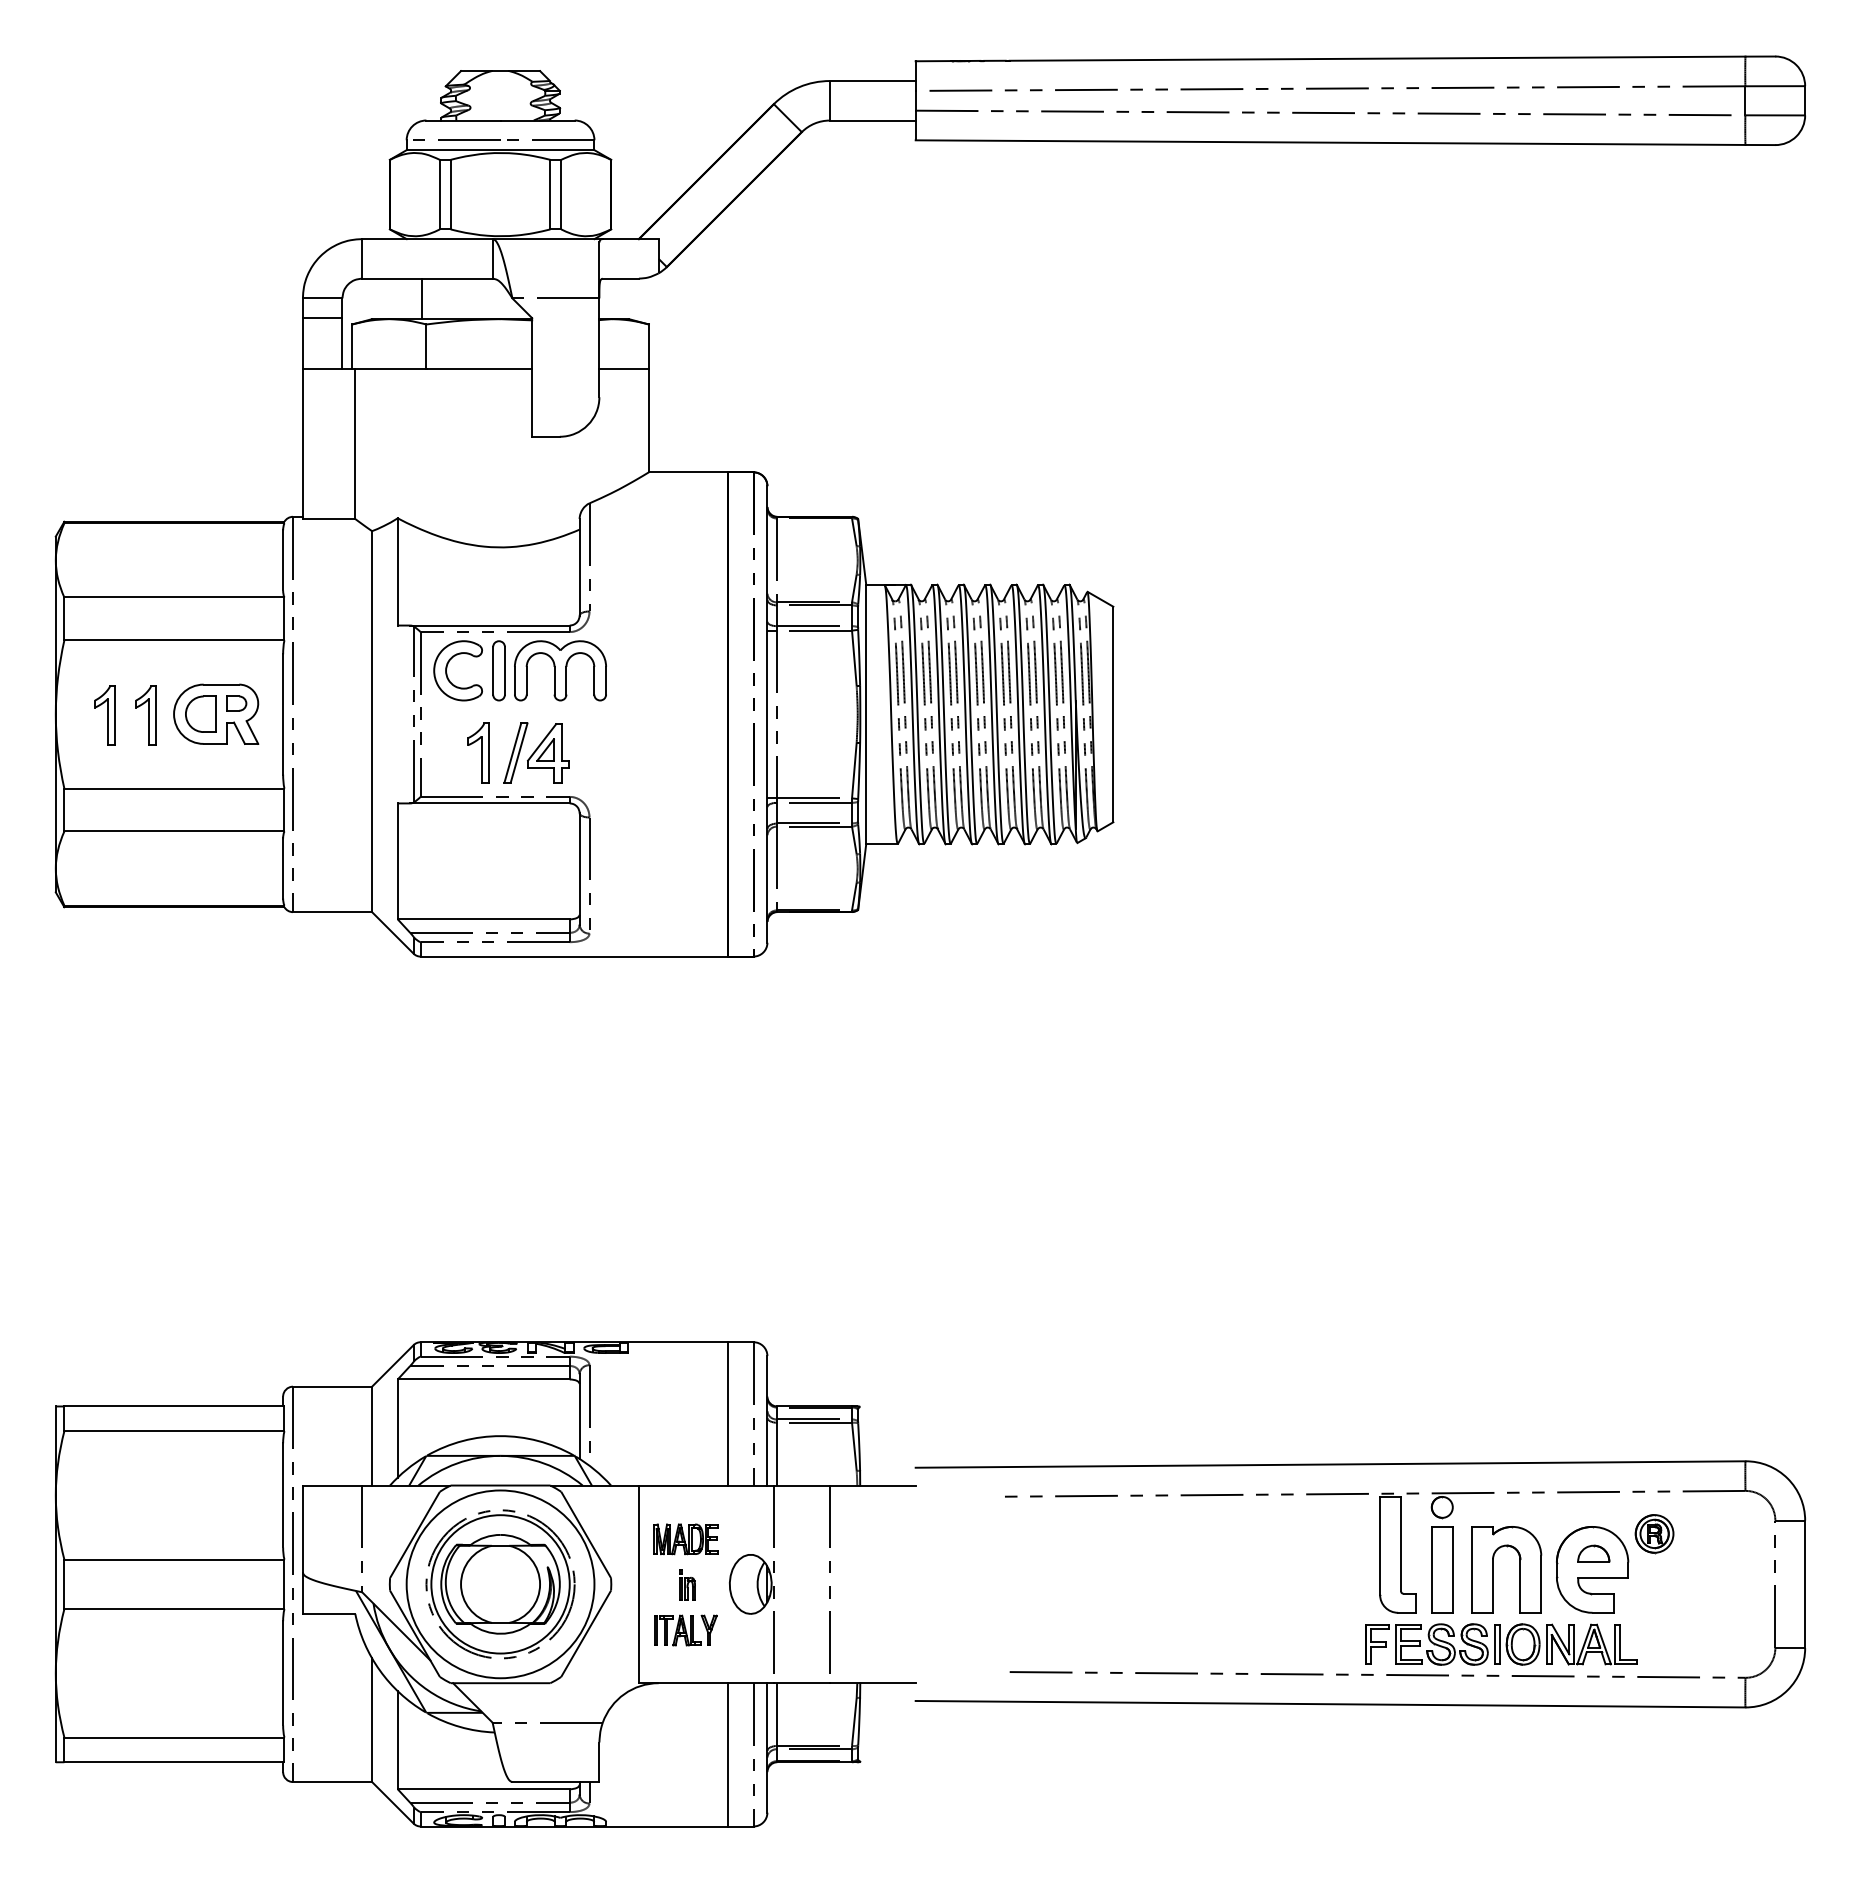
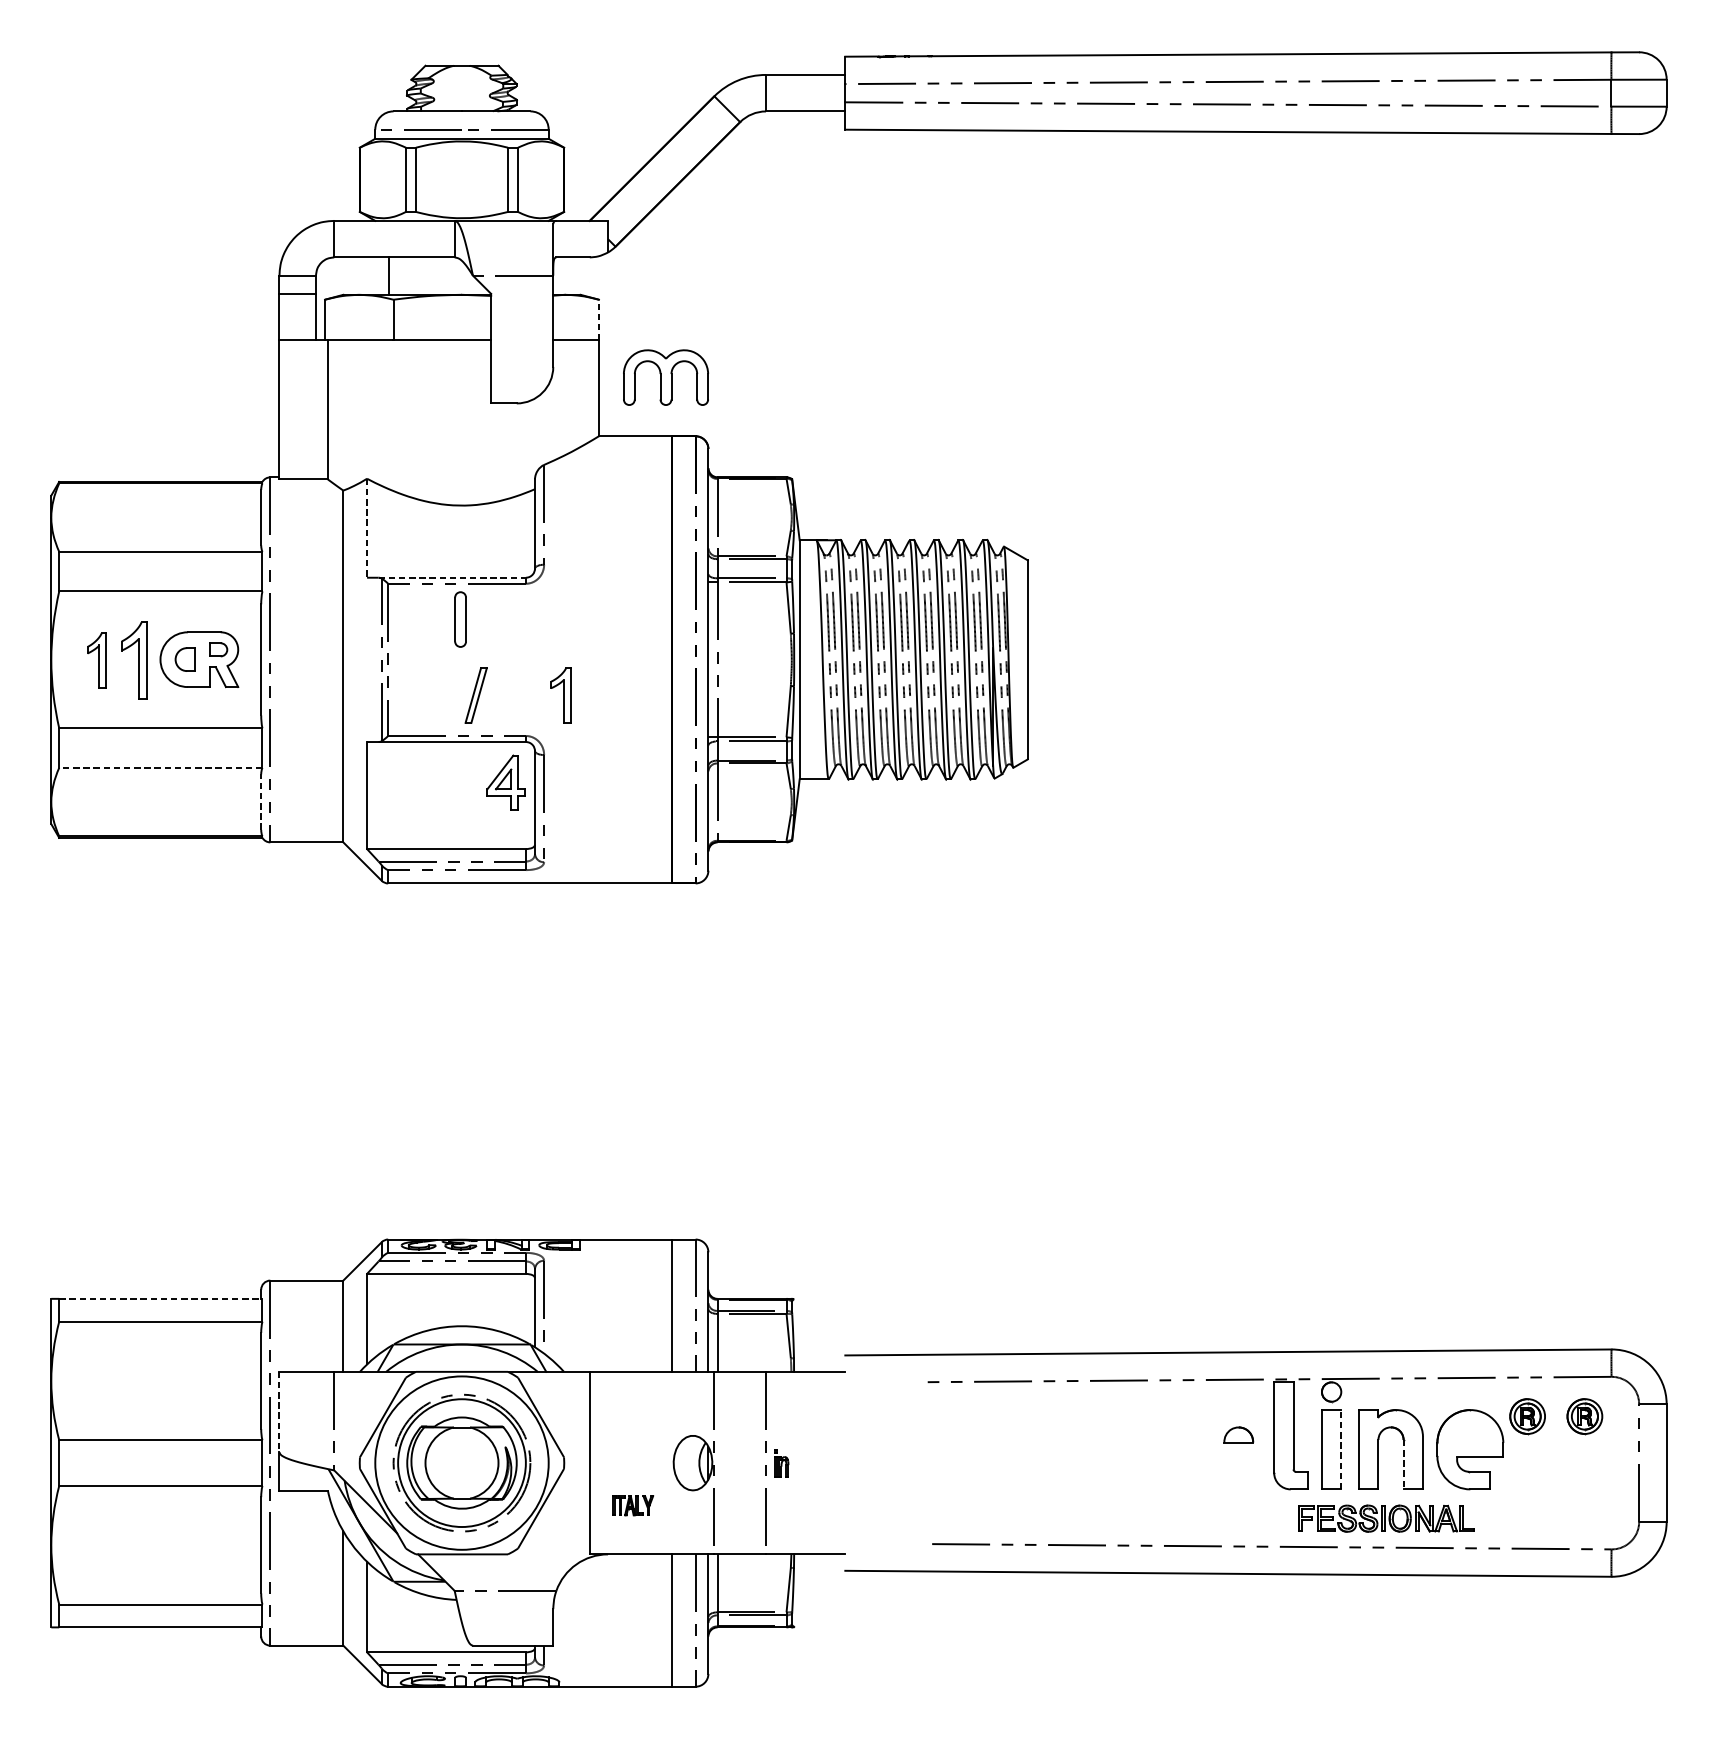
line: (648, 346) -> (598, 320), solid -> dashed
line: (397, 571) -> (366, 527), solid -> dashed
line: (489, 625) -> (451, 577), solid -> dashed
part: (447, 668) -> (412, 617), removed
part: (560, 670) -> (666, 377), moved
part: (200, 713) -> (184, 658), size x0.7
part: (145, 715) -> (134, 660), size x1.4
part: (478, 752) -> (560, 694), moved
part: (548, 753) -> (506, 782), moved
line: (173, 831) -> (159, 767), solid -> dashed
line: (283, 868) -> (261, 802), solid -> dashed
line: (174, 1406) -> (160, 1298), solid -> dashed
line: (302, 1529) -> (279, 1412), solid -> dashed
part: (1716, 1534) -> (1584, 1417), added
part: (685, 1539) -> (632, 1421), removed
part: (1593, 1553) -> (1238, 1434), moved
line: (1452, 1569) -> (1341, 1449), solid -> dashed
part: (687, 1584) -> (781, 1463), moved
line: (1520, 1586) -> (1403, 1465), solid -> dashed
part: (685, 1630) -> (632, 1505), size x0.7
part: (1501, 1644) -> (1386, 1518), size x0.7

